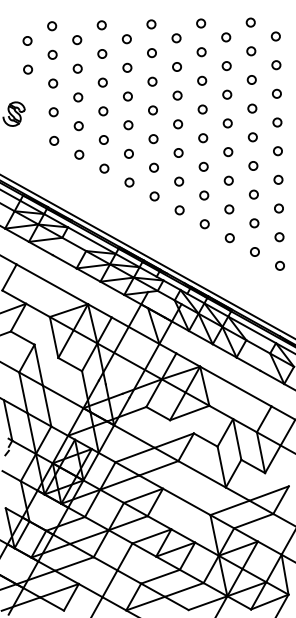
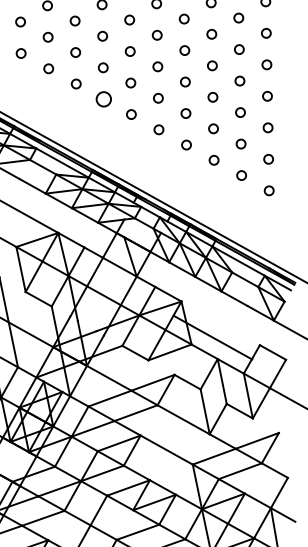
circle: (129, 182) -> (103, 99), size x1.6
line: (235, 386) -> (212, 337), moved

